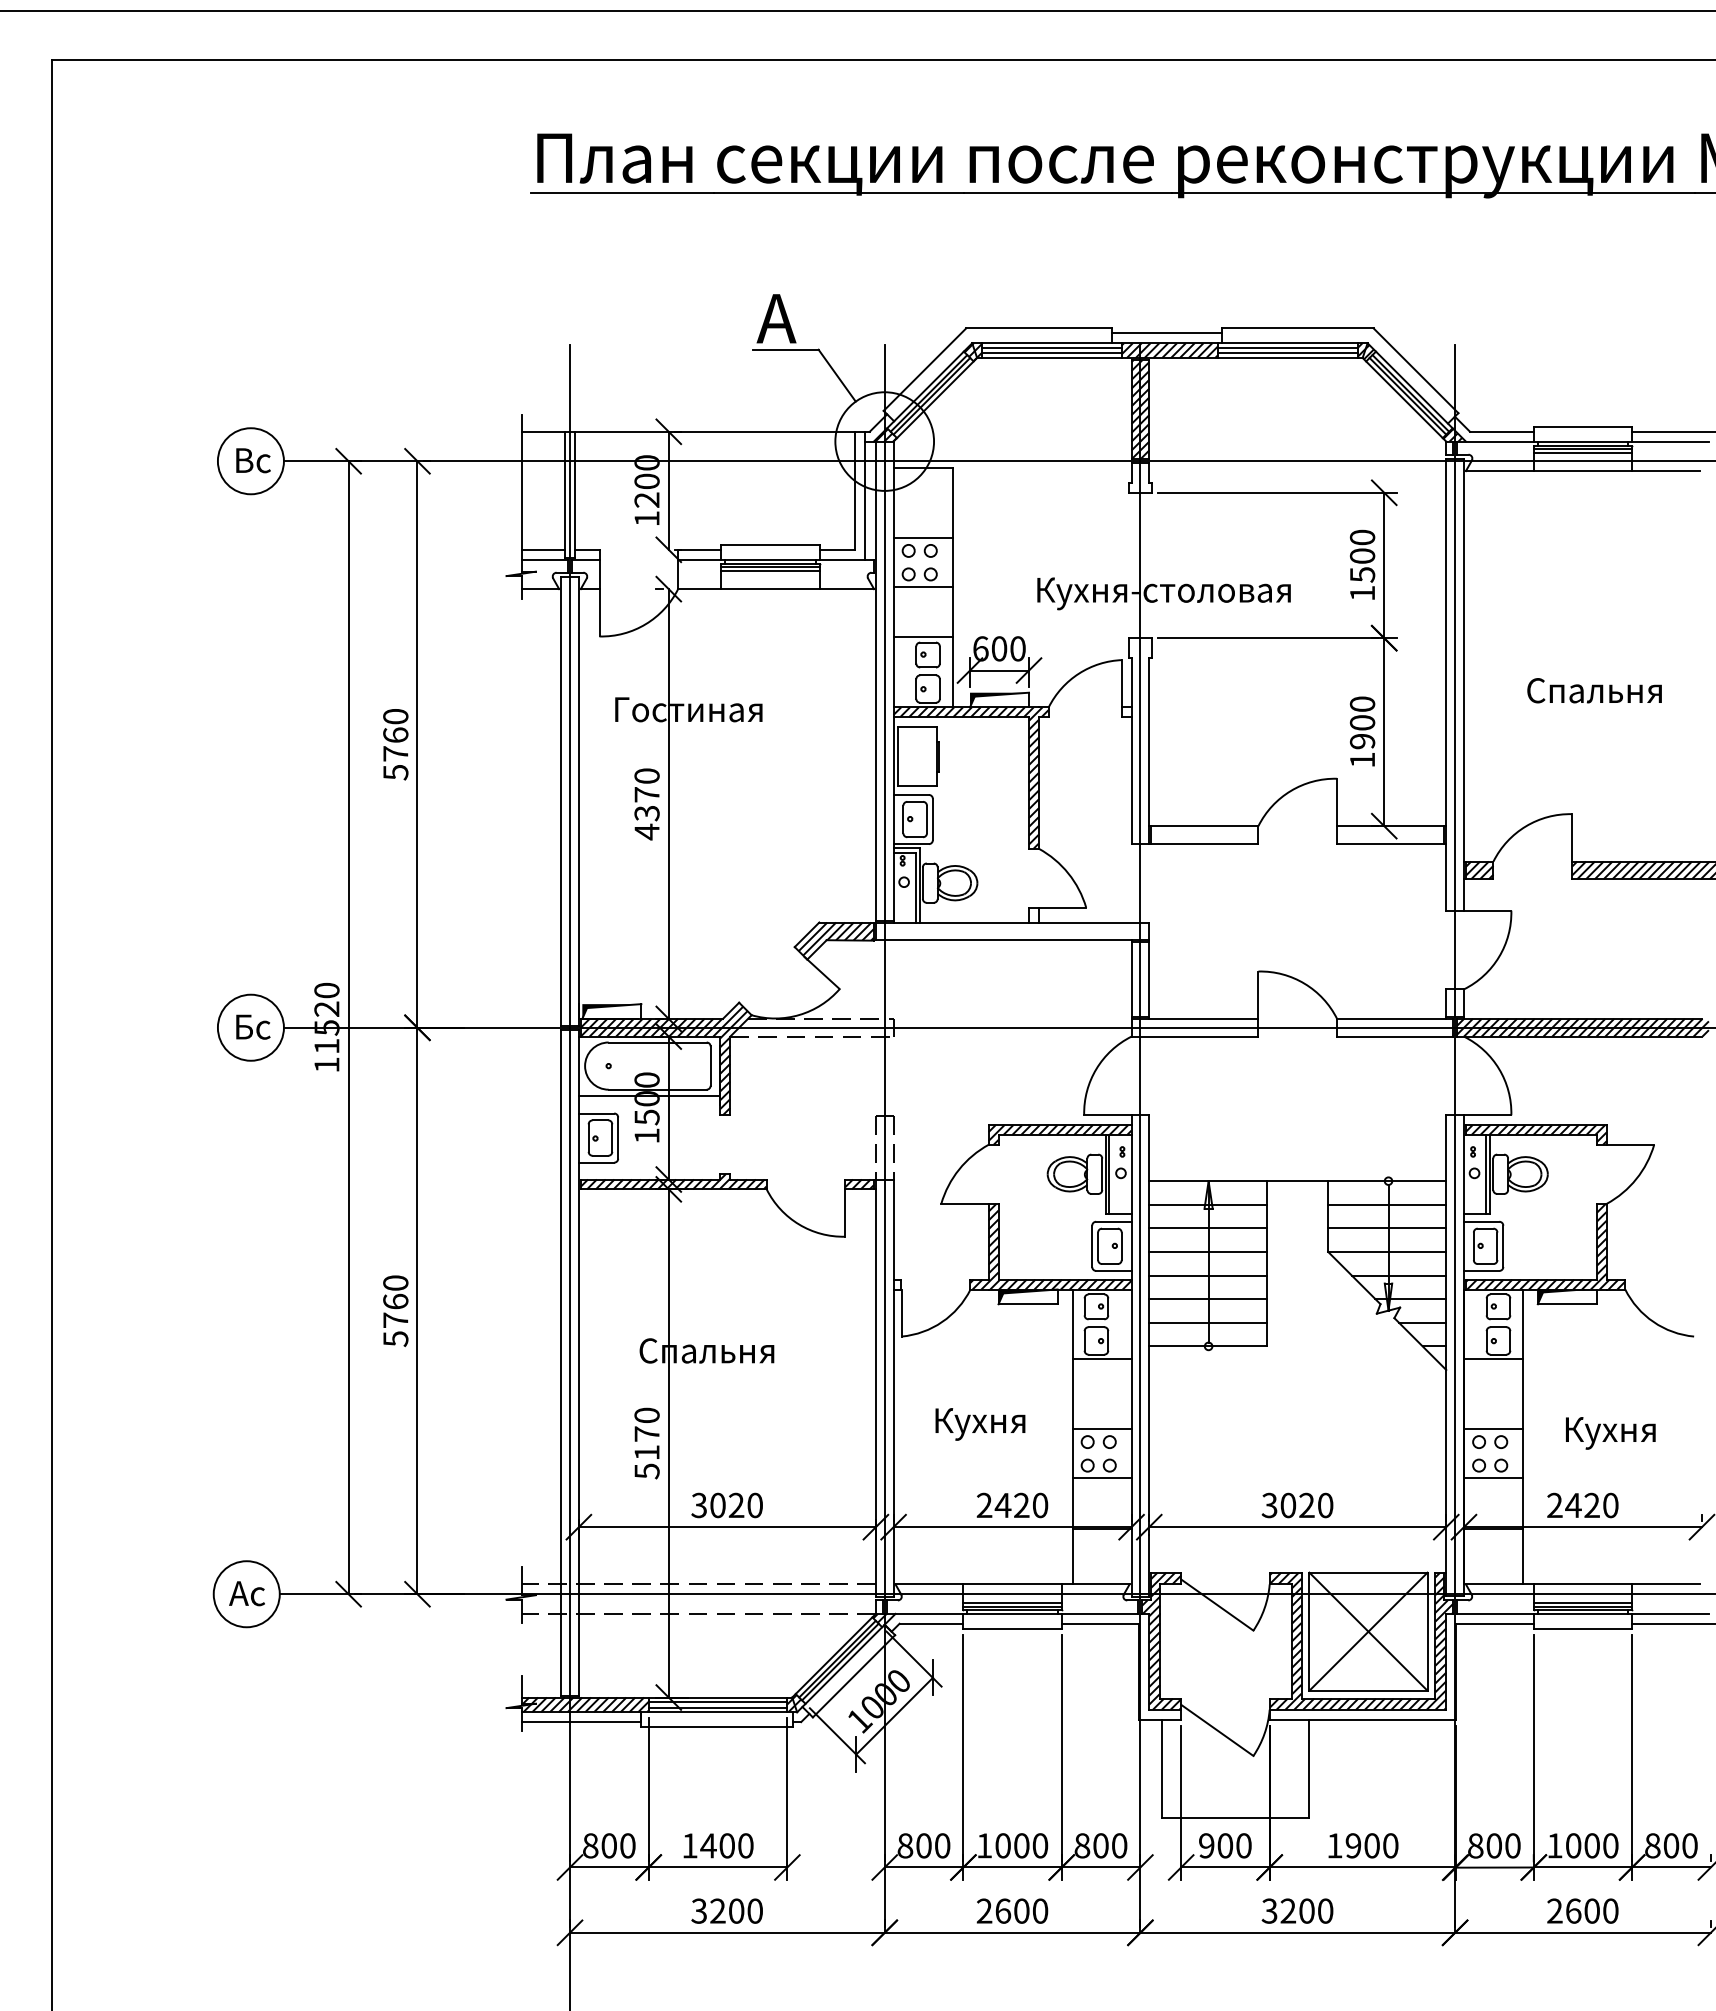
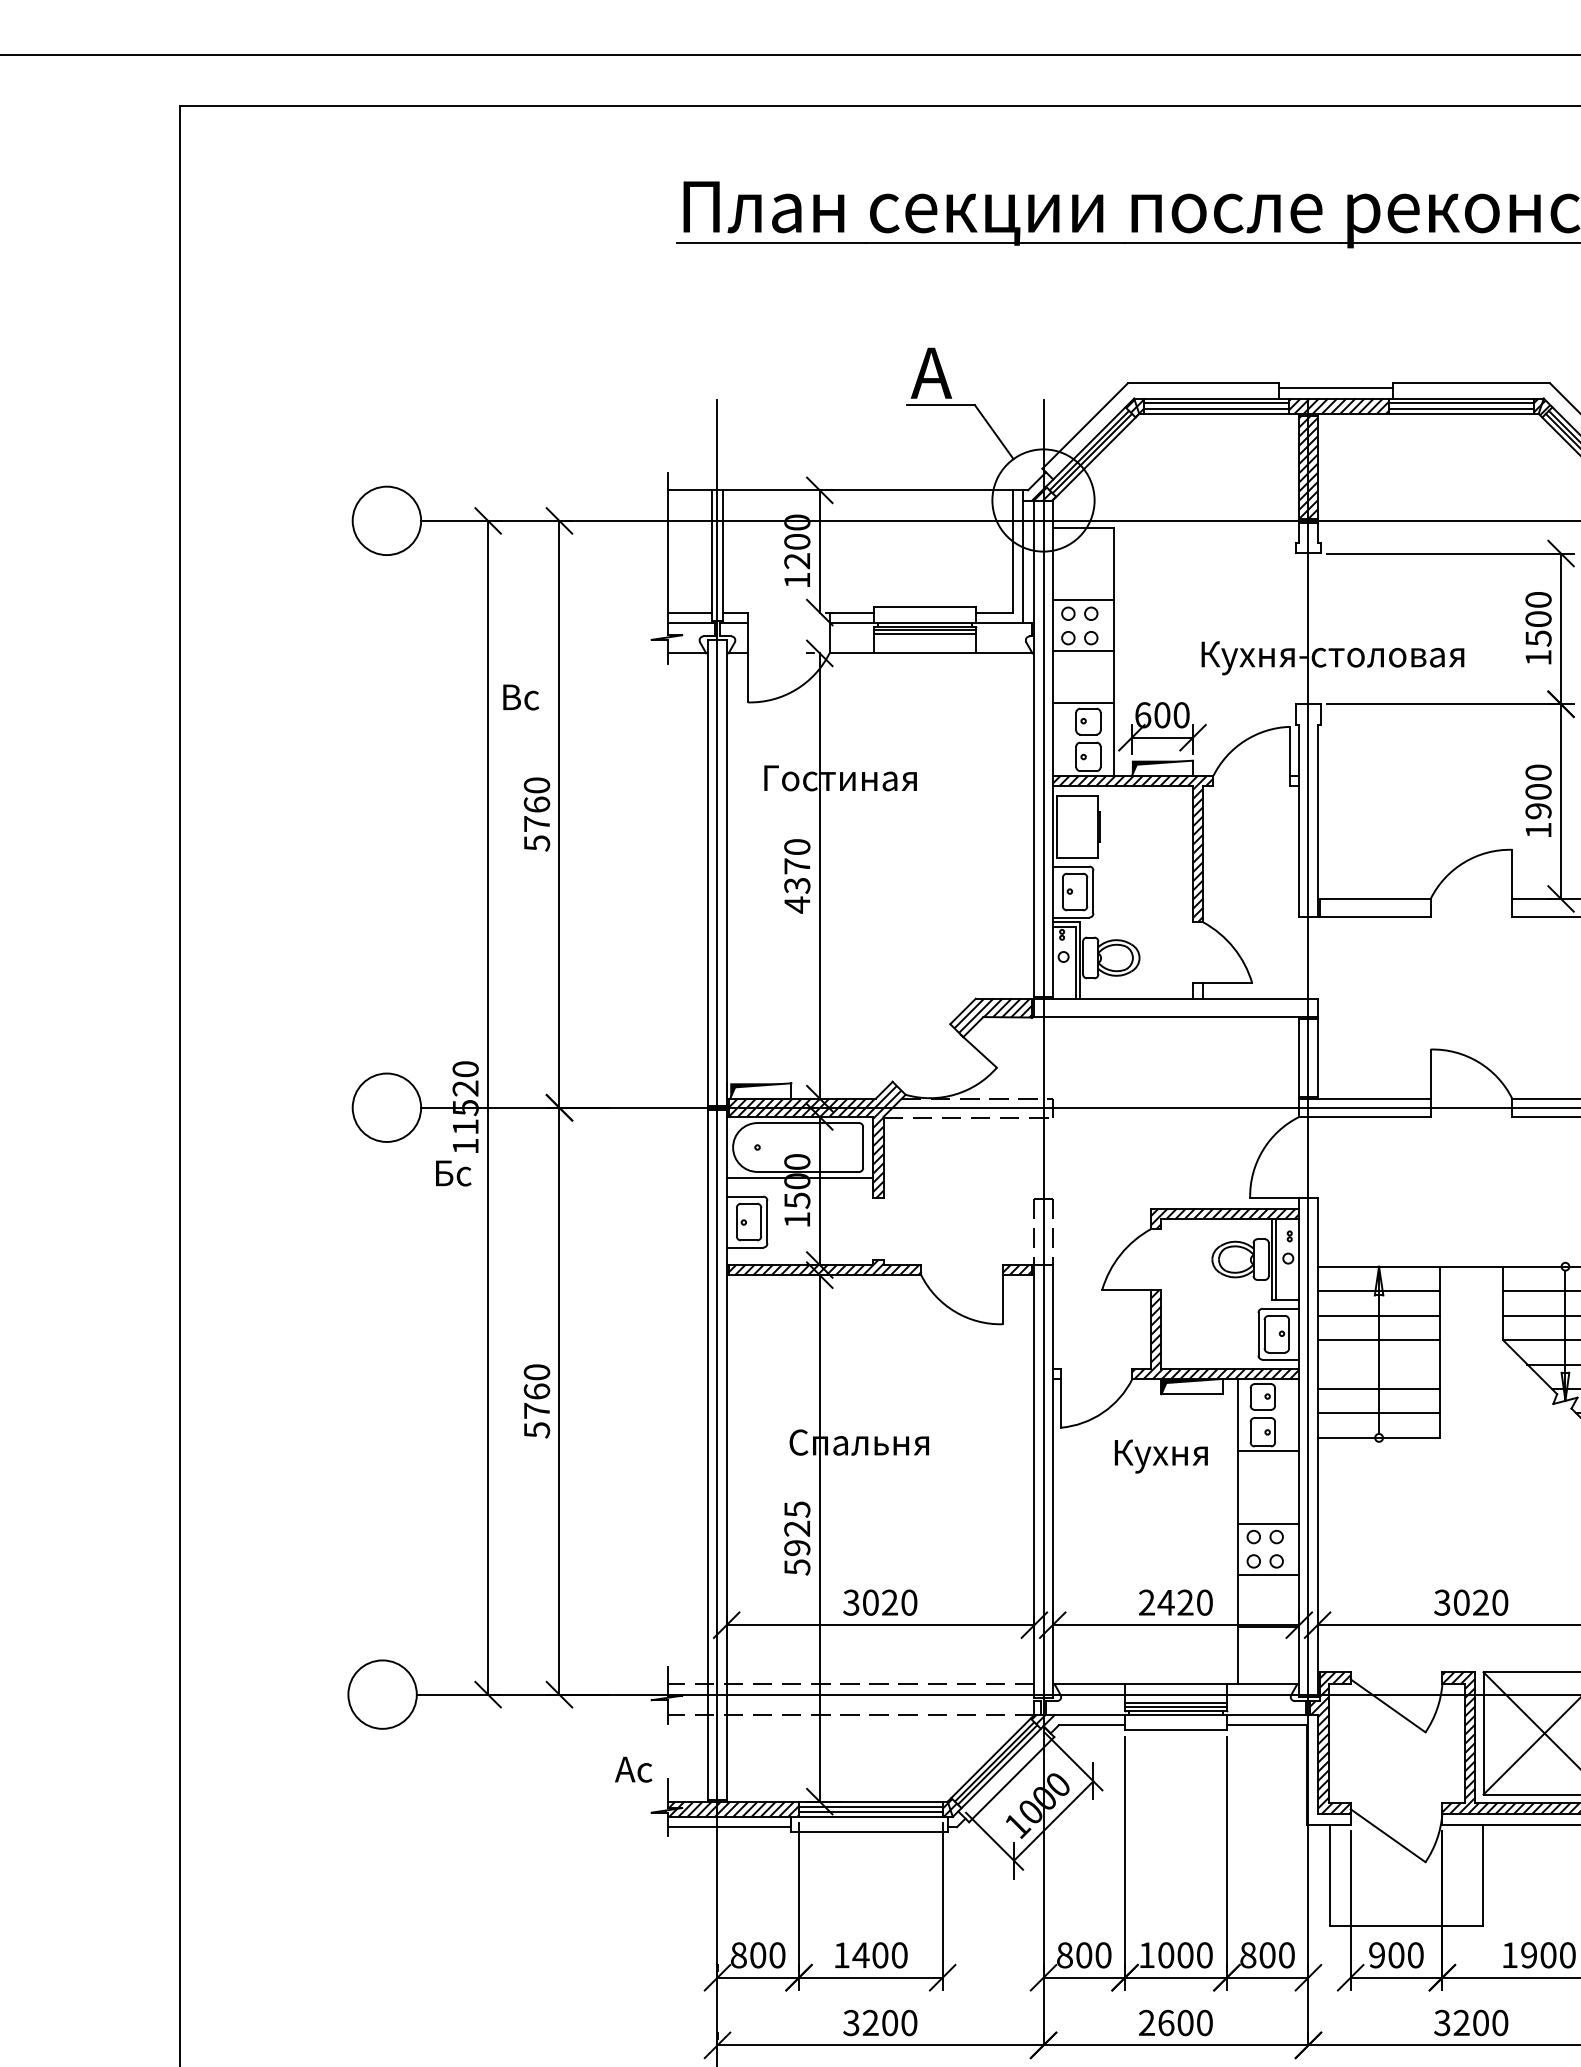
text: (253, 460) -> (521, 697), moved
text: (253, 1026) -> (453, 1172), moved
line: (1208, 1275) -> (1378, 1364), removed
text: (980, 1424) -> (1161, 1456), moved
text: (646, 1433) -> (796, 1528), 5170 -> 5925
text: (246, 1593) -> (633, 1769), moved

